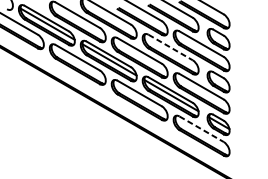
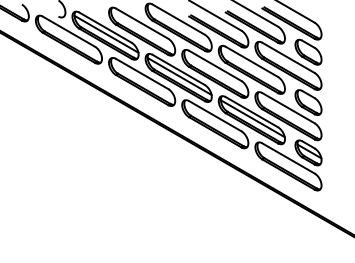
line: (171, 48) -> (252, 62), dashed -> solid
line: (201, 129) -> (288, 158), dashed -> solid

